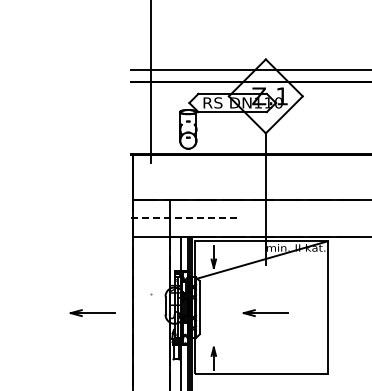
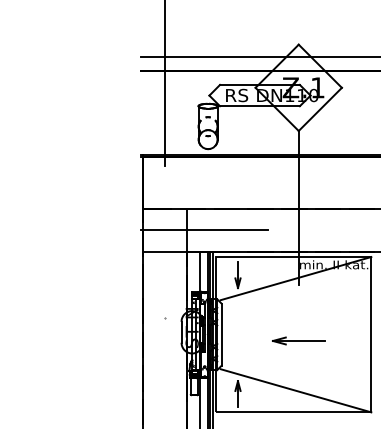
line: (185, 218) -> (204, 230), dashed -> solid
part: (92, 312) -> (96, 340), removed
line: (263, 355) -> (295, 390), added

